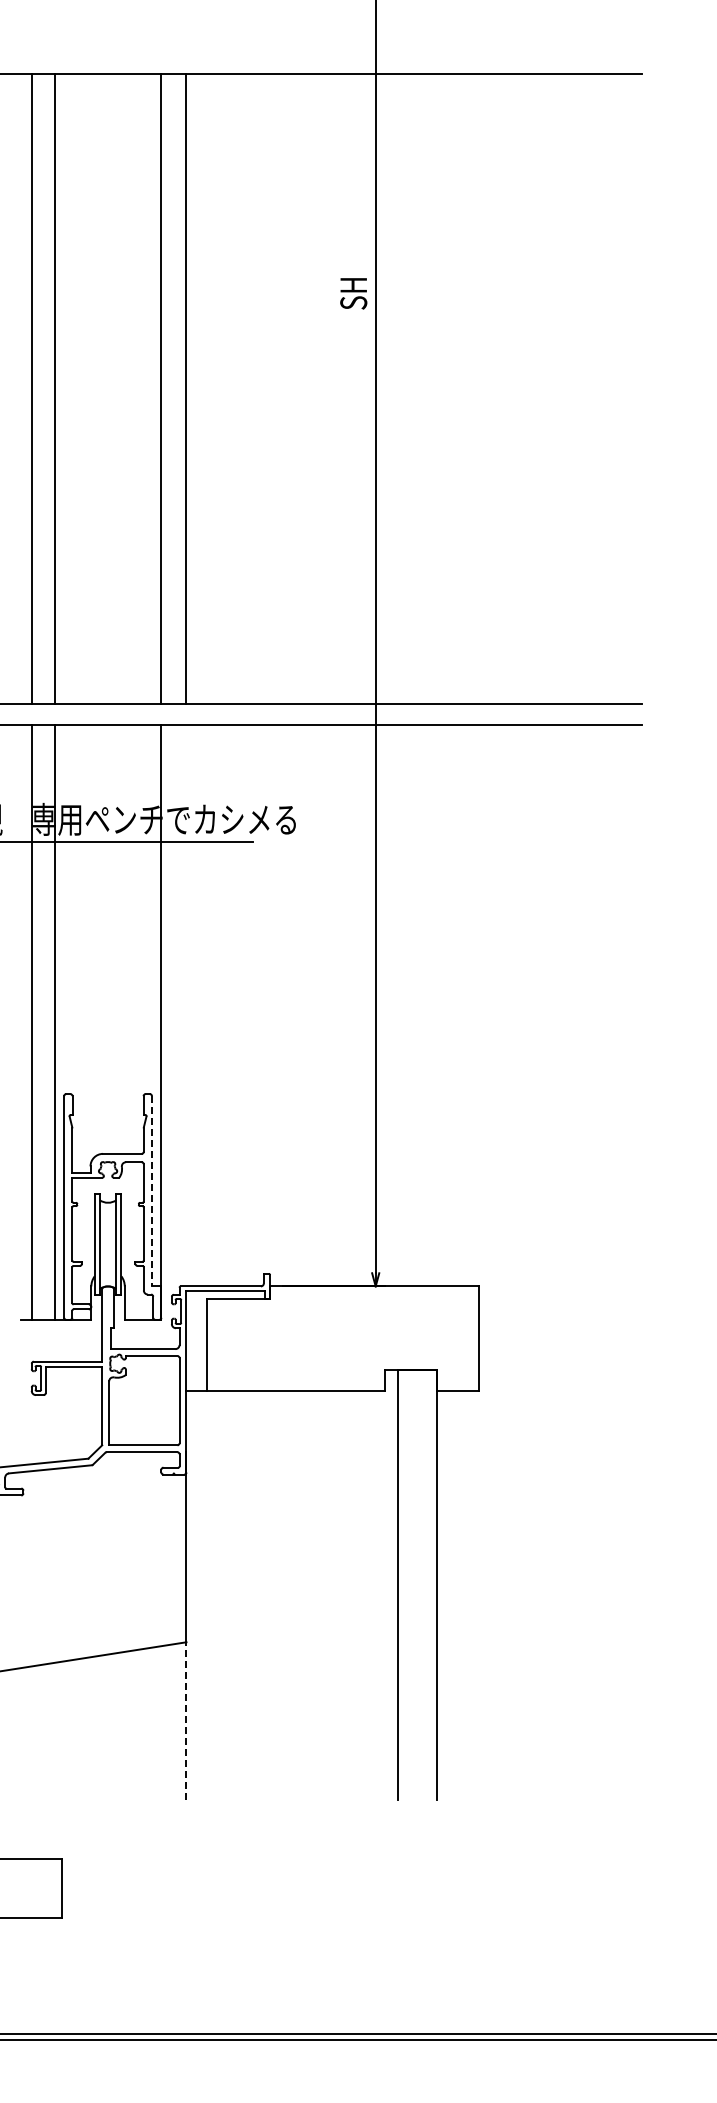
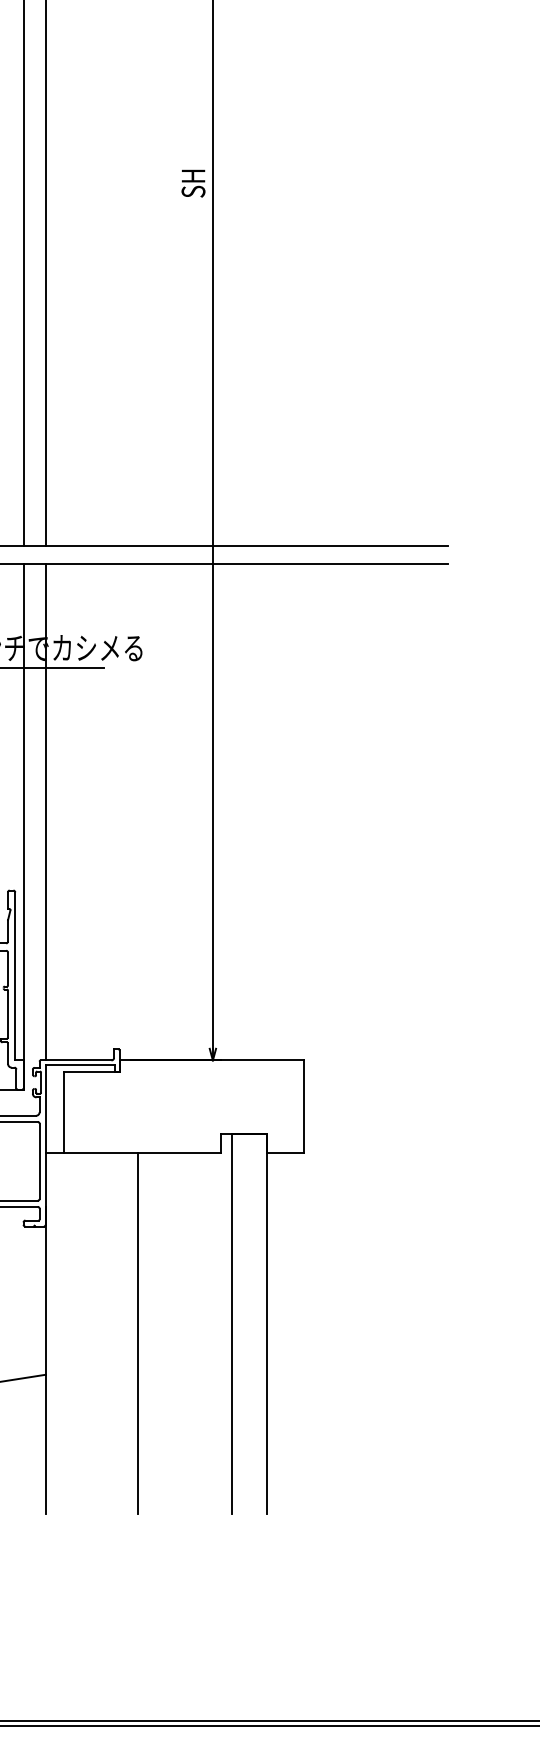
line: (186, 1005) -> (45, 812), added
line: (151, 1191) -> (14, 976), dashed -> solid
line: (291, 1594) -> (138, 1332), added
line: (186, 1721) -> (45, 1444), dashed -> solid

